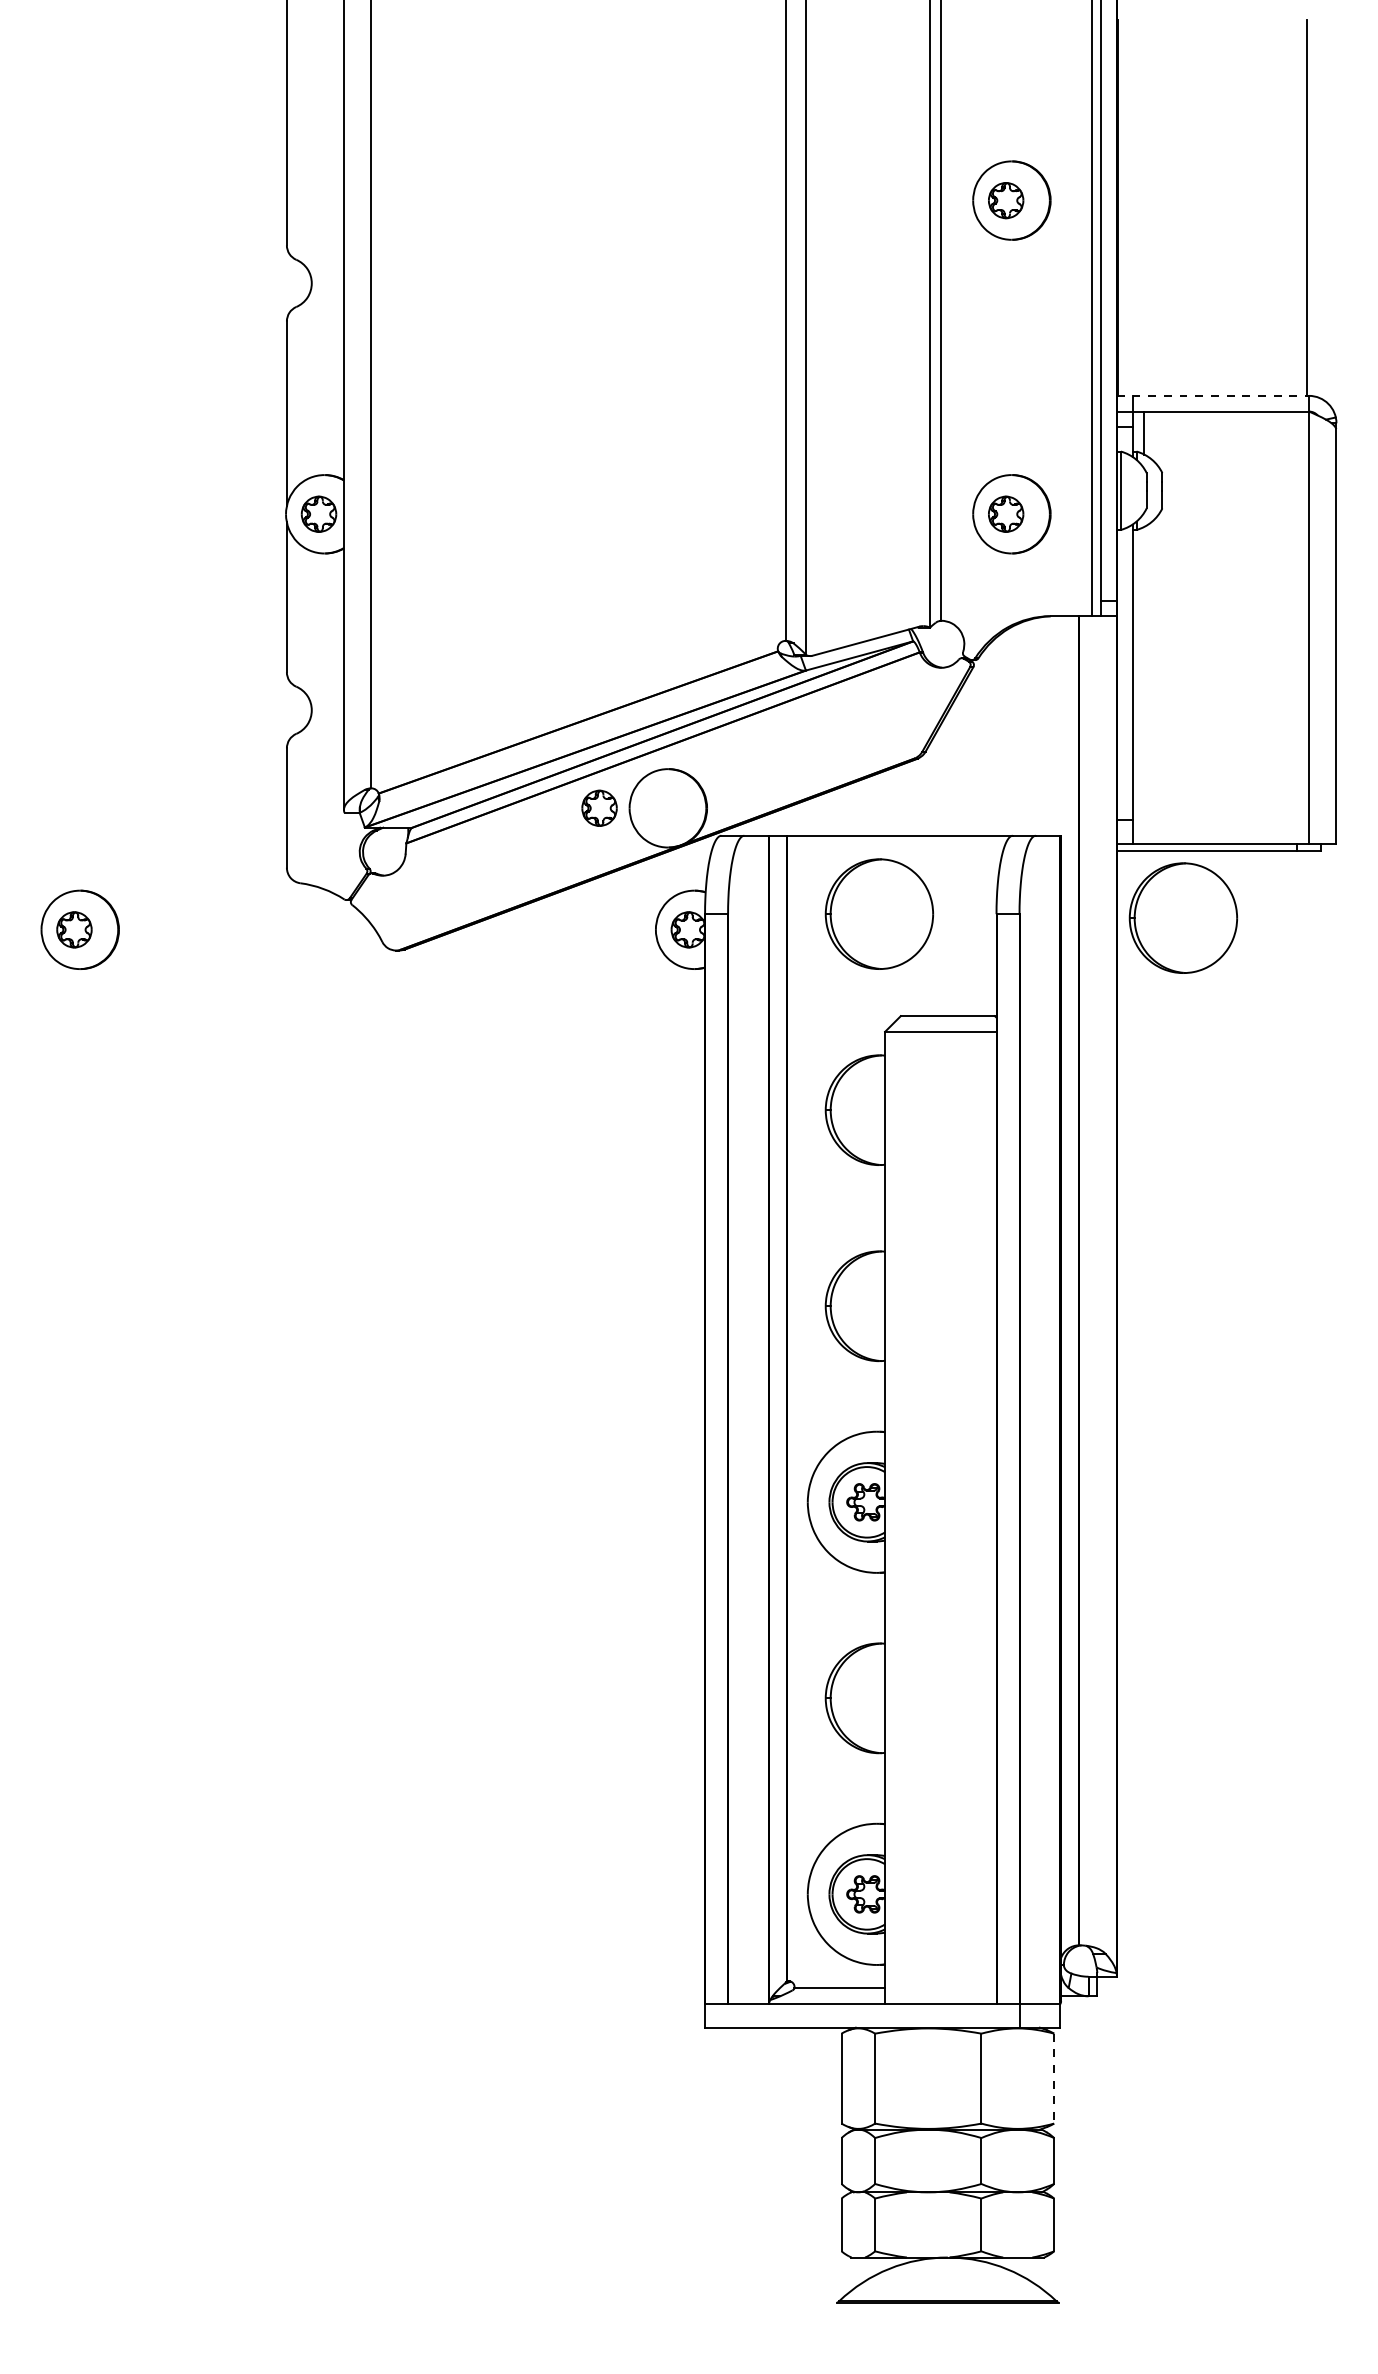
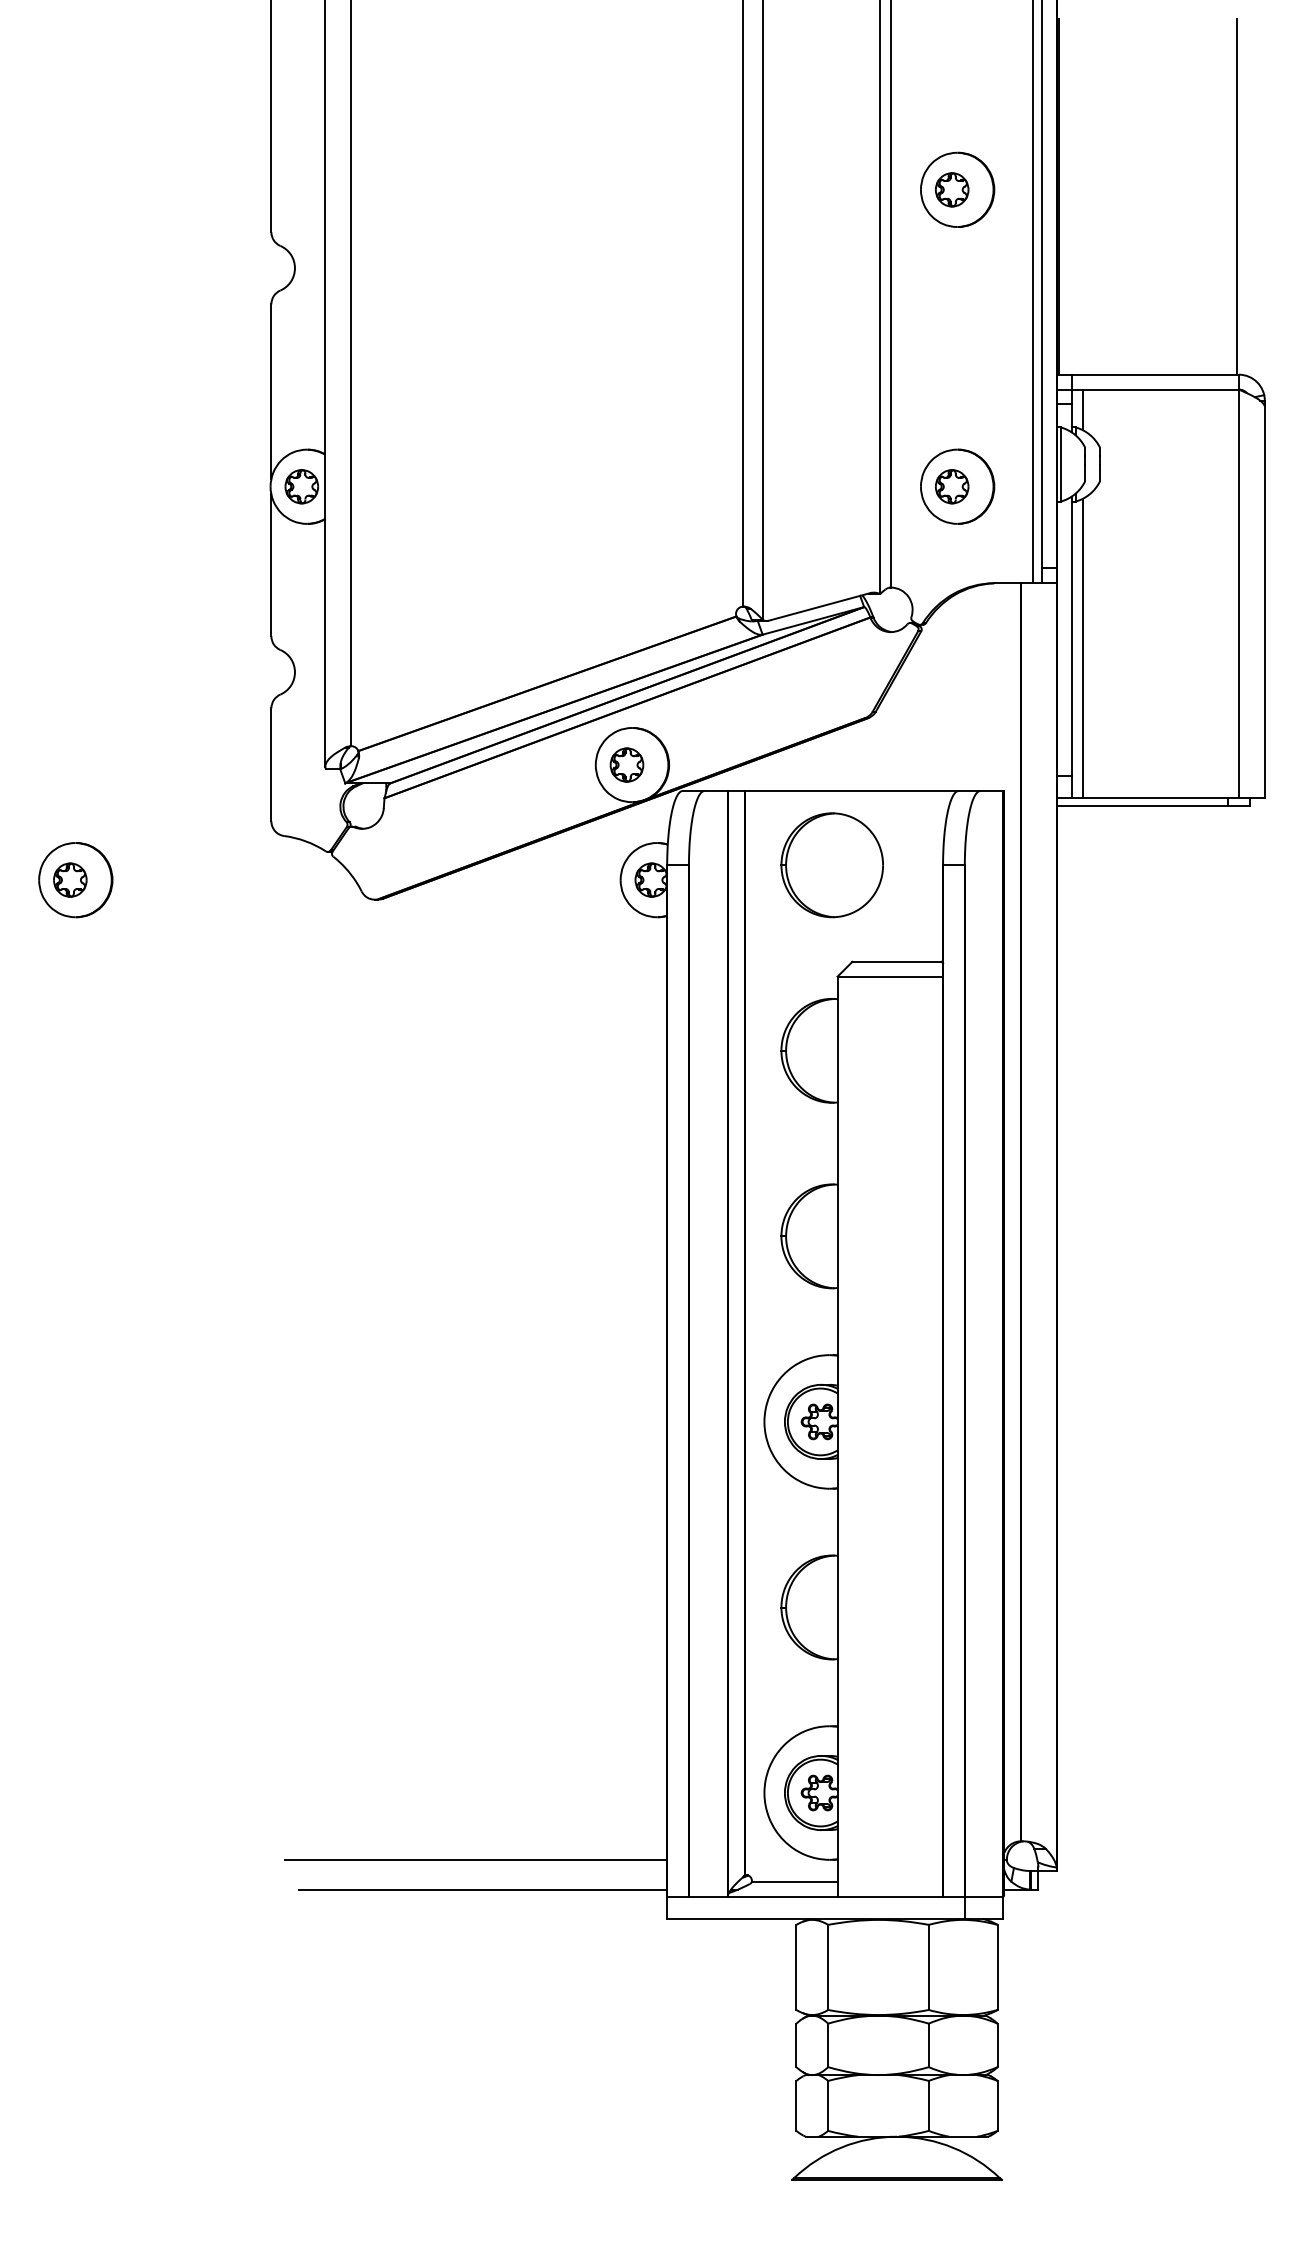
line: (1213, 395) -> (1148, 374), dashed -> solid
line: (1144, 684) -> (1083, 647), added
part: (599, 807) -> (626, 764), moved
part: (1182, 917) -> (1119, 868), removed
line: (502, 1964) -> (475, 1859), added
line: (510, 1996) -> (483, 1889), added
line: (1054, 2078) -> (997, 1967), dashed -> solid

